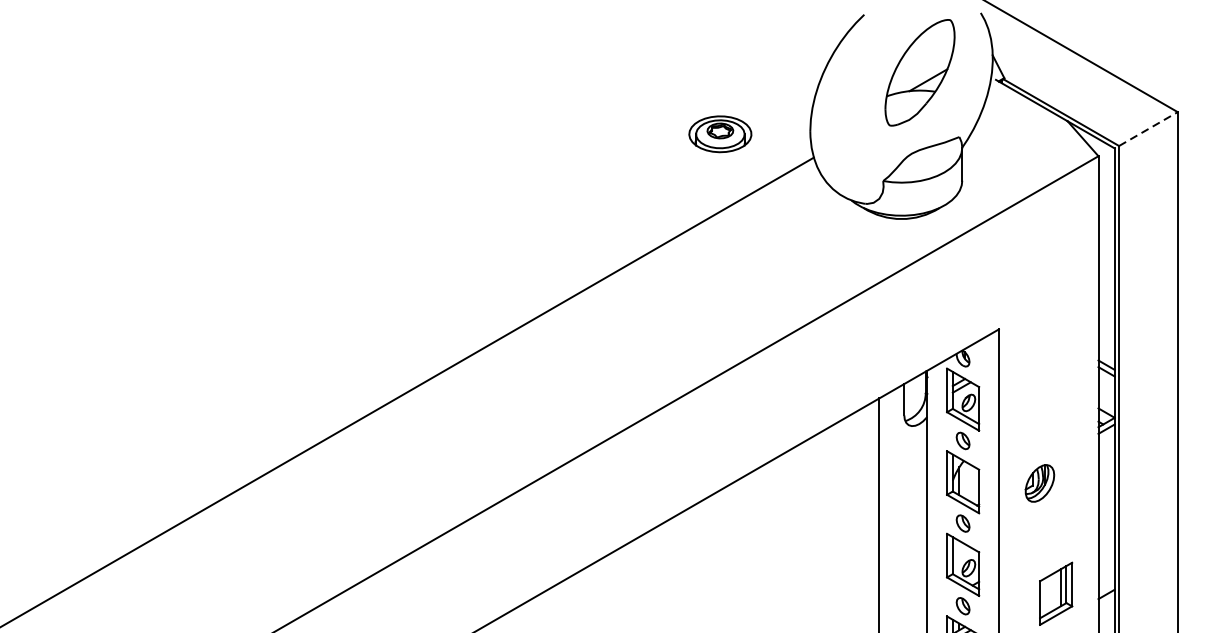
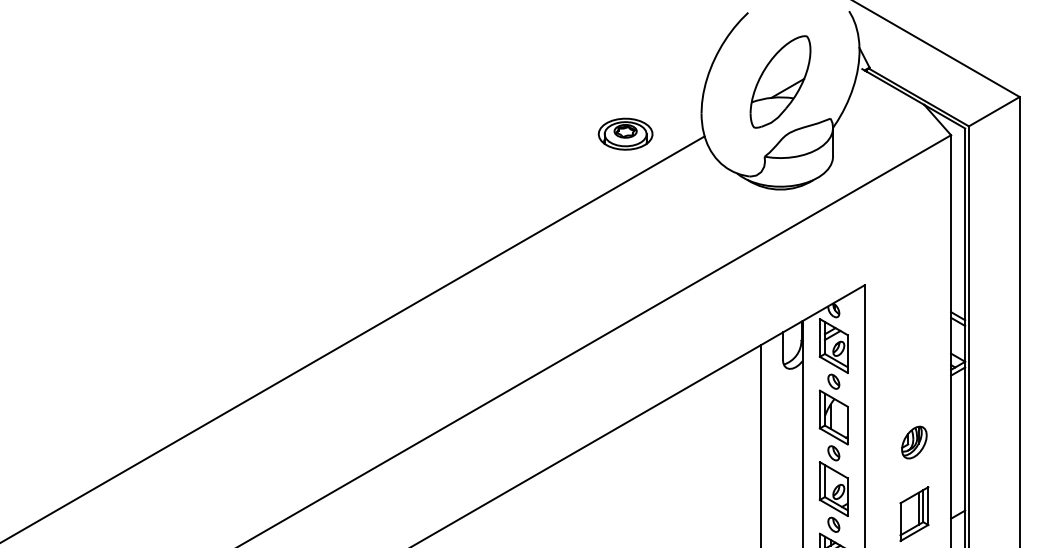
part: (919, 72) -> (780, 81), moved
line: (1148, 128) -> (994, 111), dashed -> solid
part: (720, 133) -> (625, 133), moved
part: (1040, 483) -> (914, 442), moved

